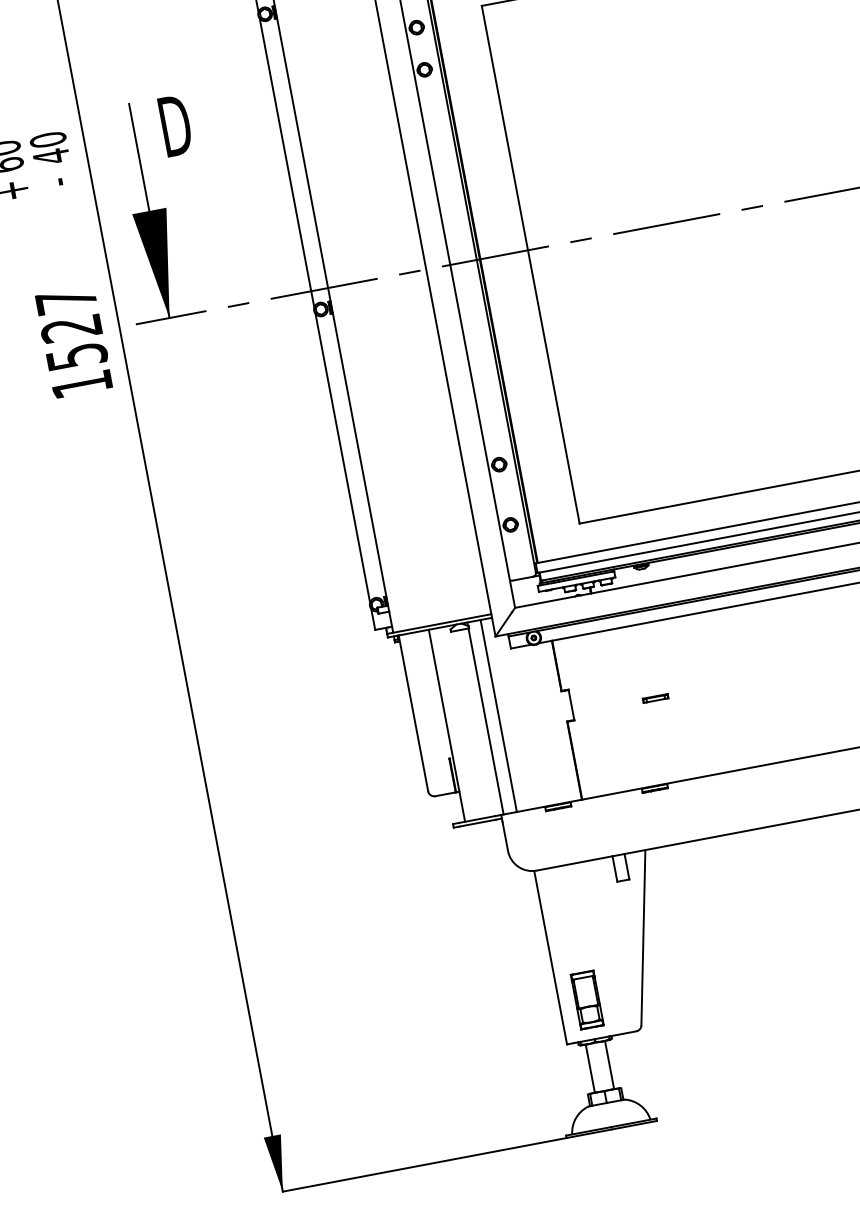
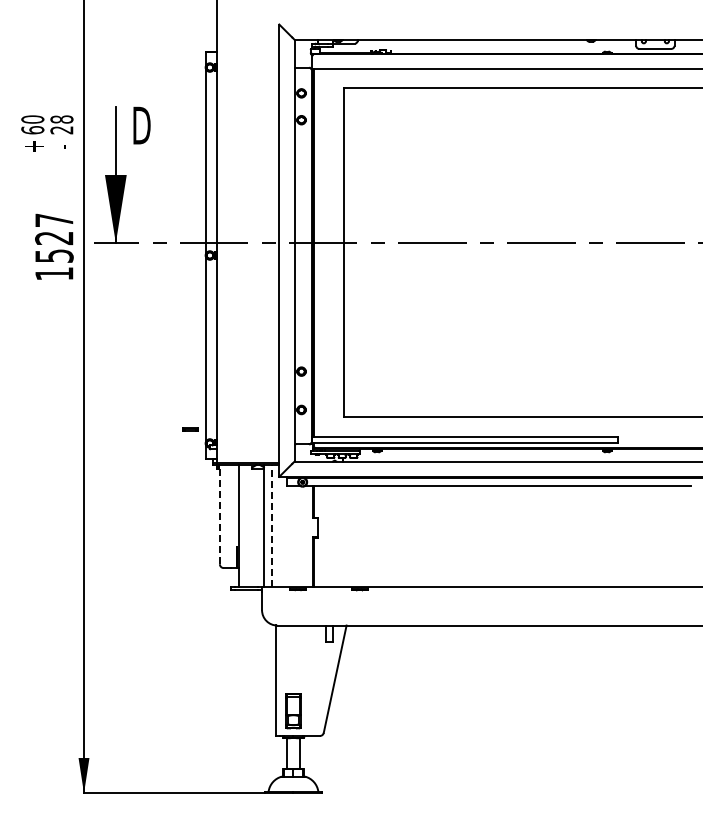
text: (48, 147) -> (61, 124), 40 -> 28
part: (655, 698) -> (190, 429), moved
line: (412, 713) -> (219, 514), solid -> dashed
line: (499, 714) -> (272, 525), solid -> dashed

